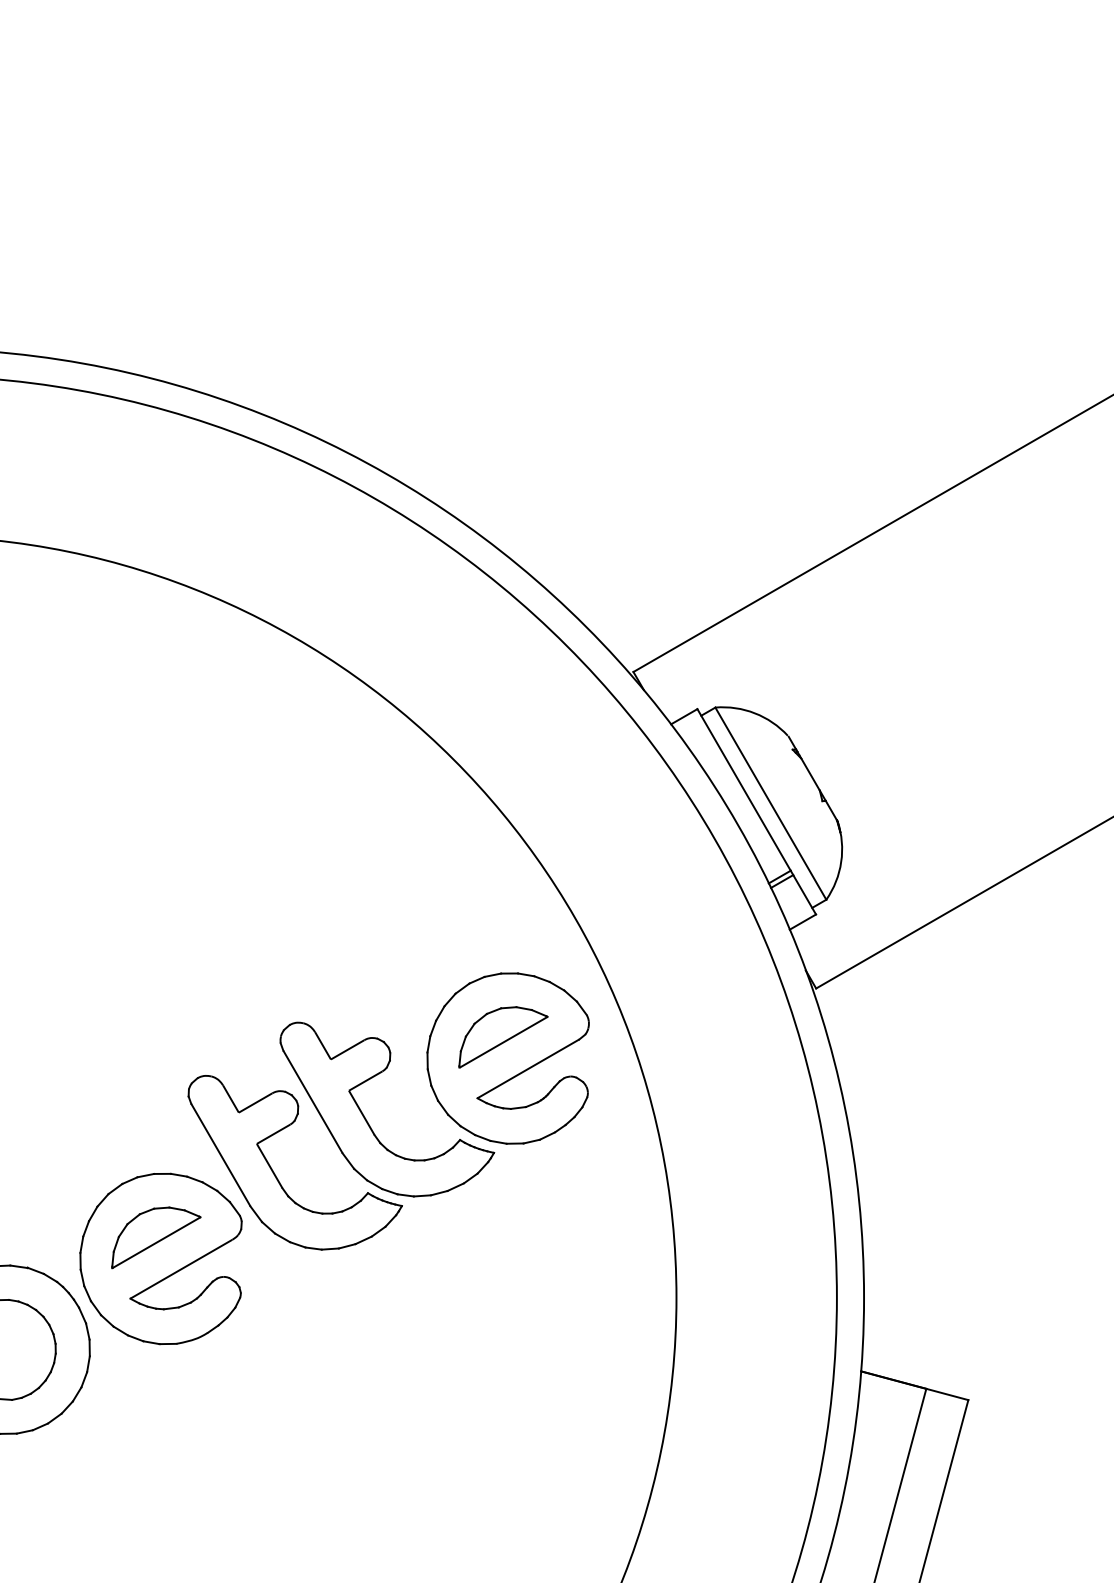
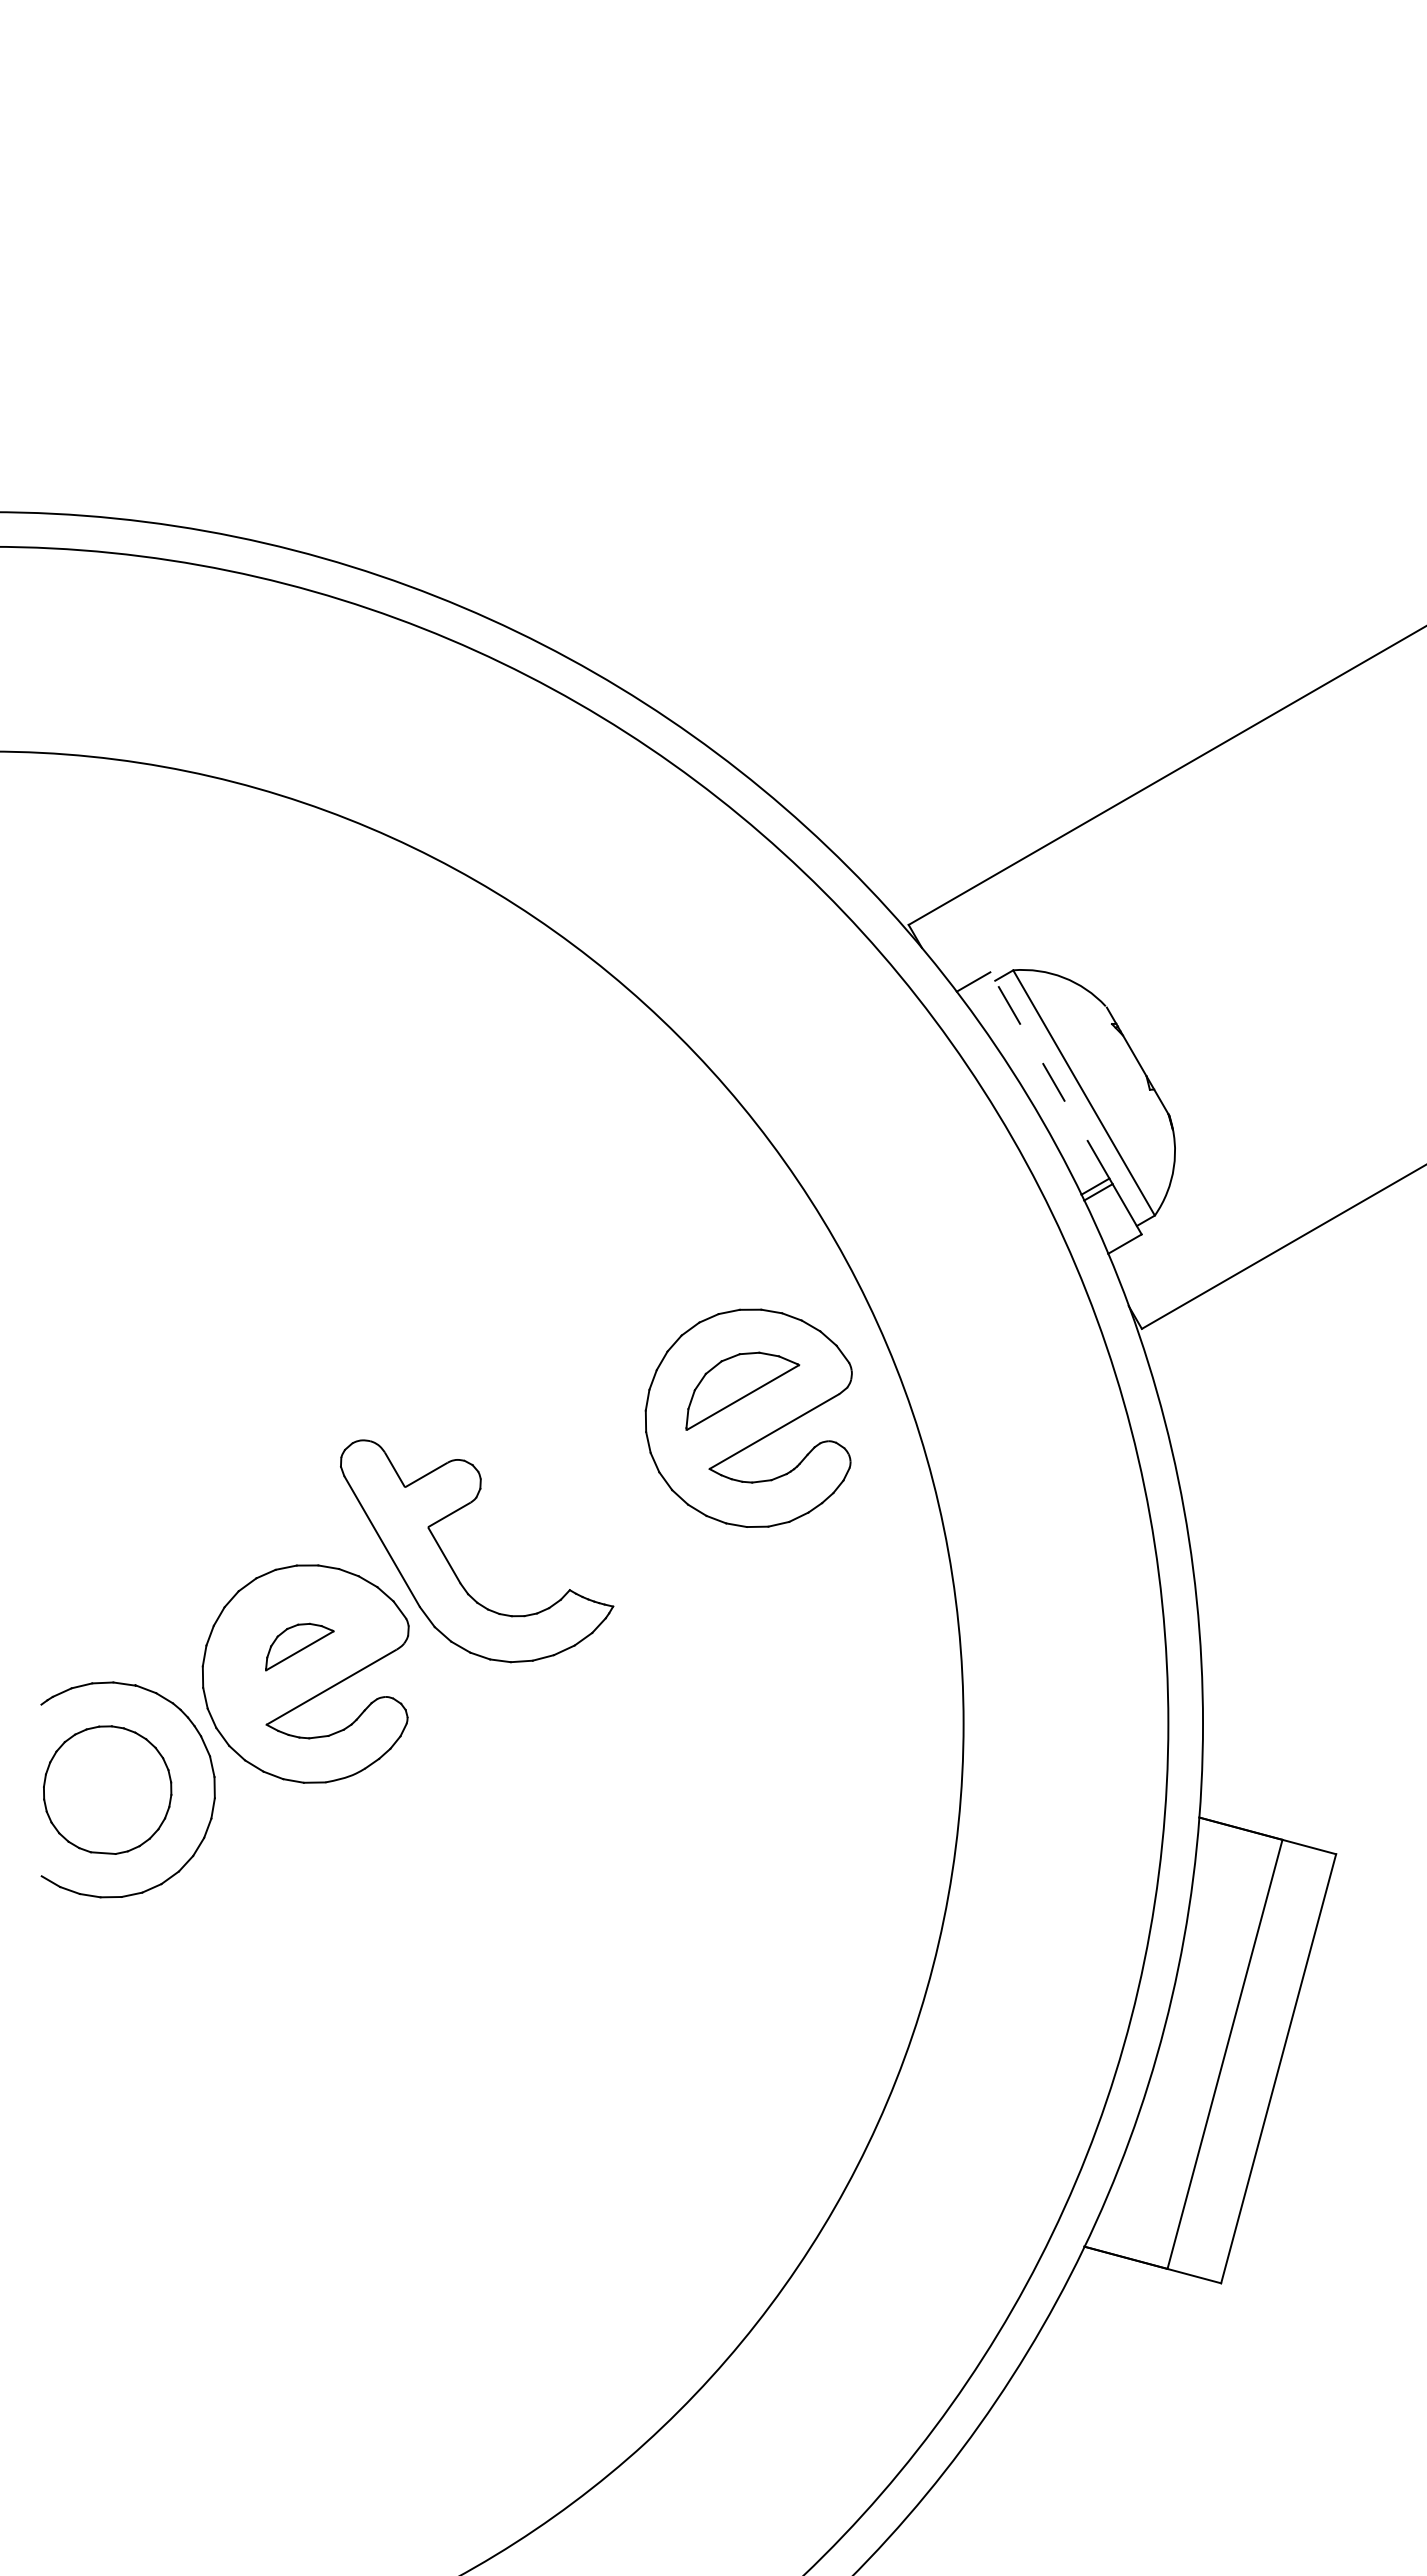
line: (743, 789) -> (1049, 1075), solid -> dashed
part: (366, 1119) -> (568, 1496), removed
part: (156, 1237) -> (299, 1646), size x0.6

